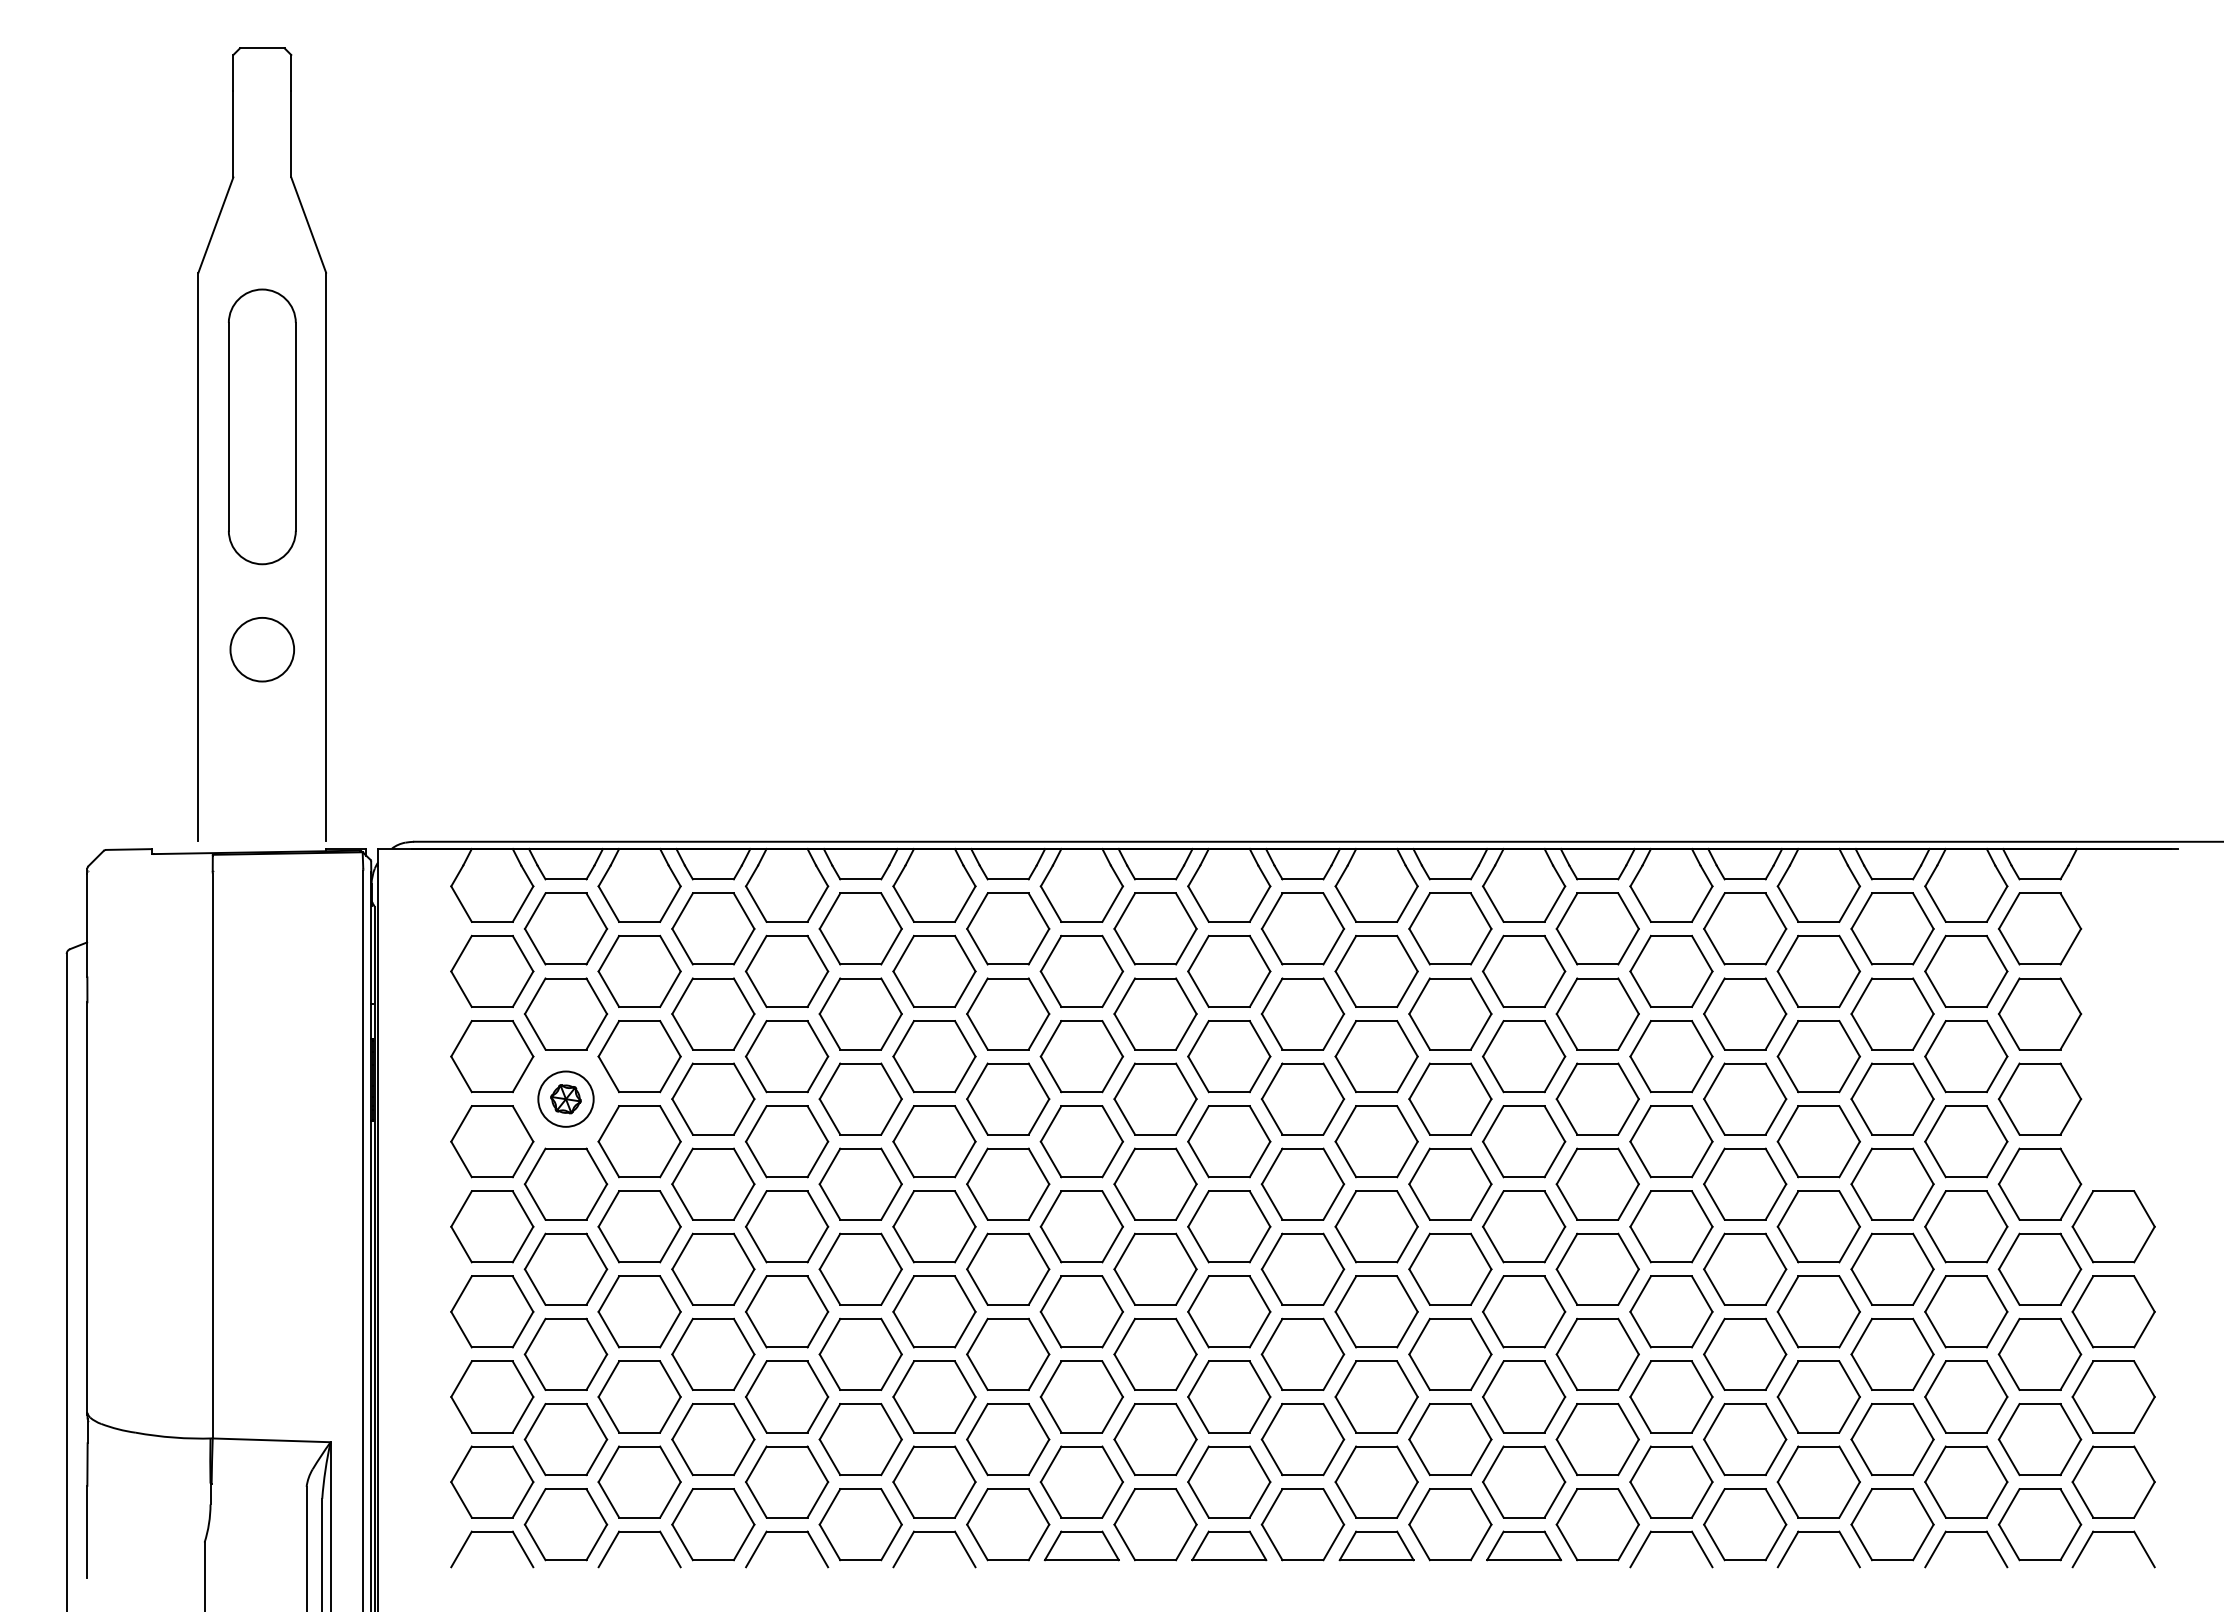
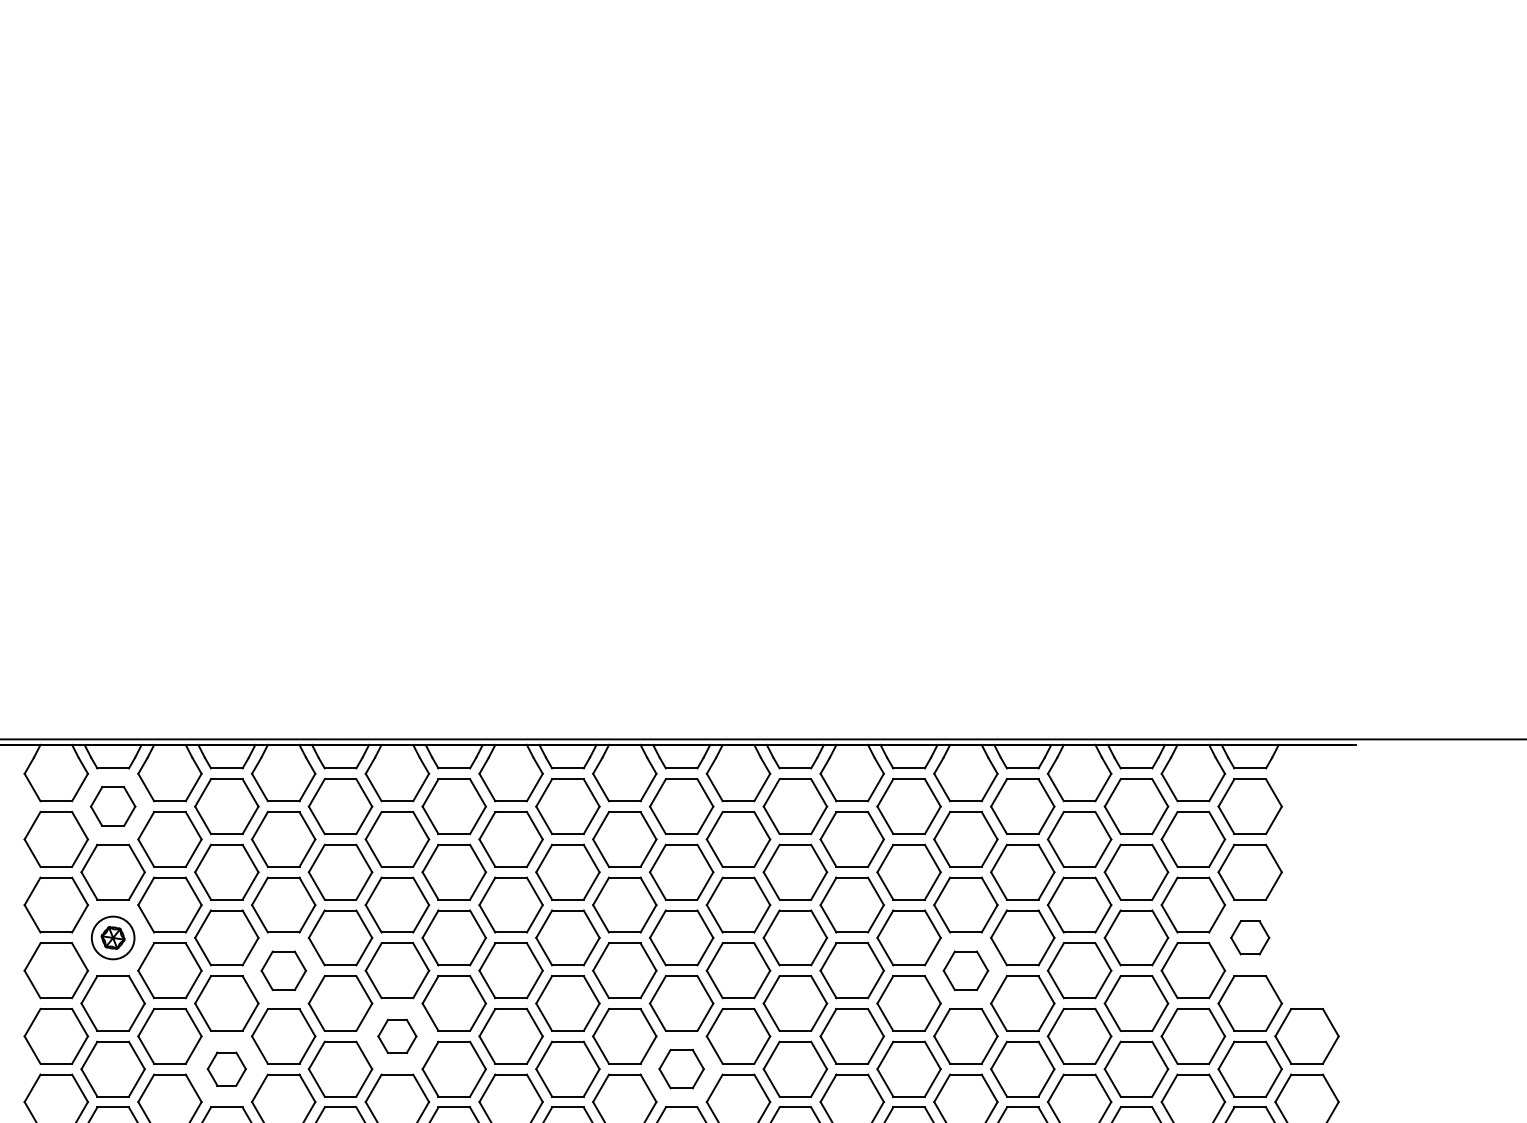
part: (565, 928) -> (112, 806), size x0.7
part: (2039, 1098) -> (1249, 937), size x0.6
part: (787, 1141) -> (284, 970), size x0.7
part: (1671, 1141) -> (965, 970), size x0.7
part: (934, 1226) -> (397, 1036), size x0.6
part: (713, 1268) -> (226, 1068), size x0.6
part: (1302, 1268) -> (681, 1068), size x0.7

